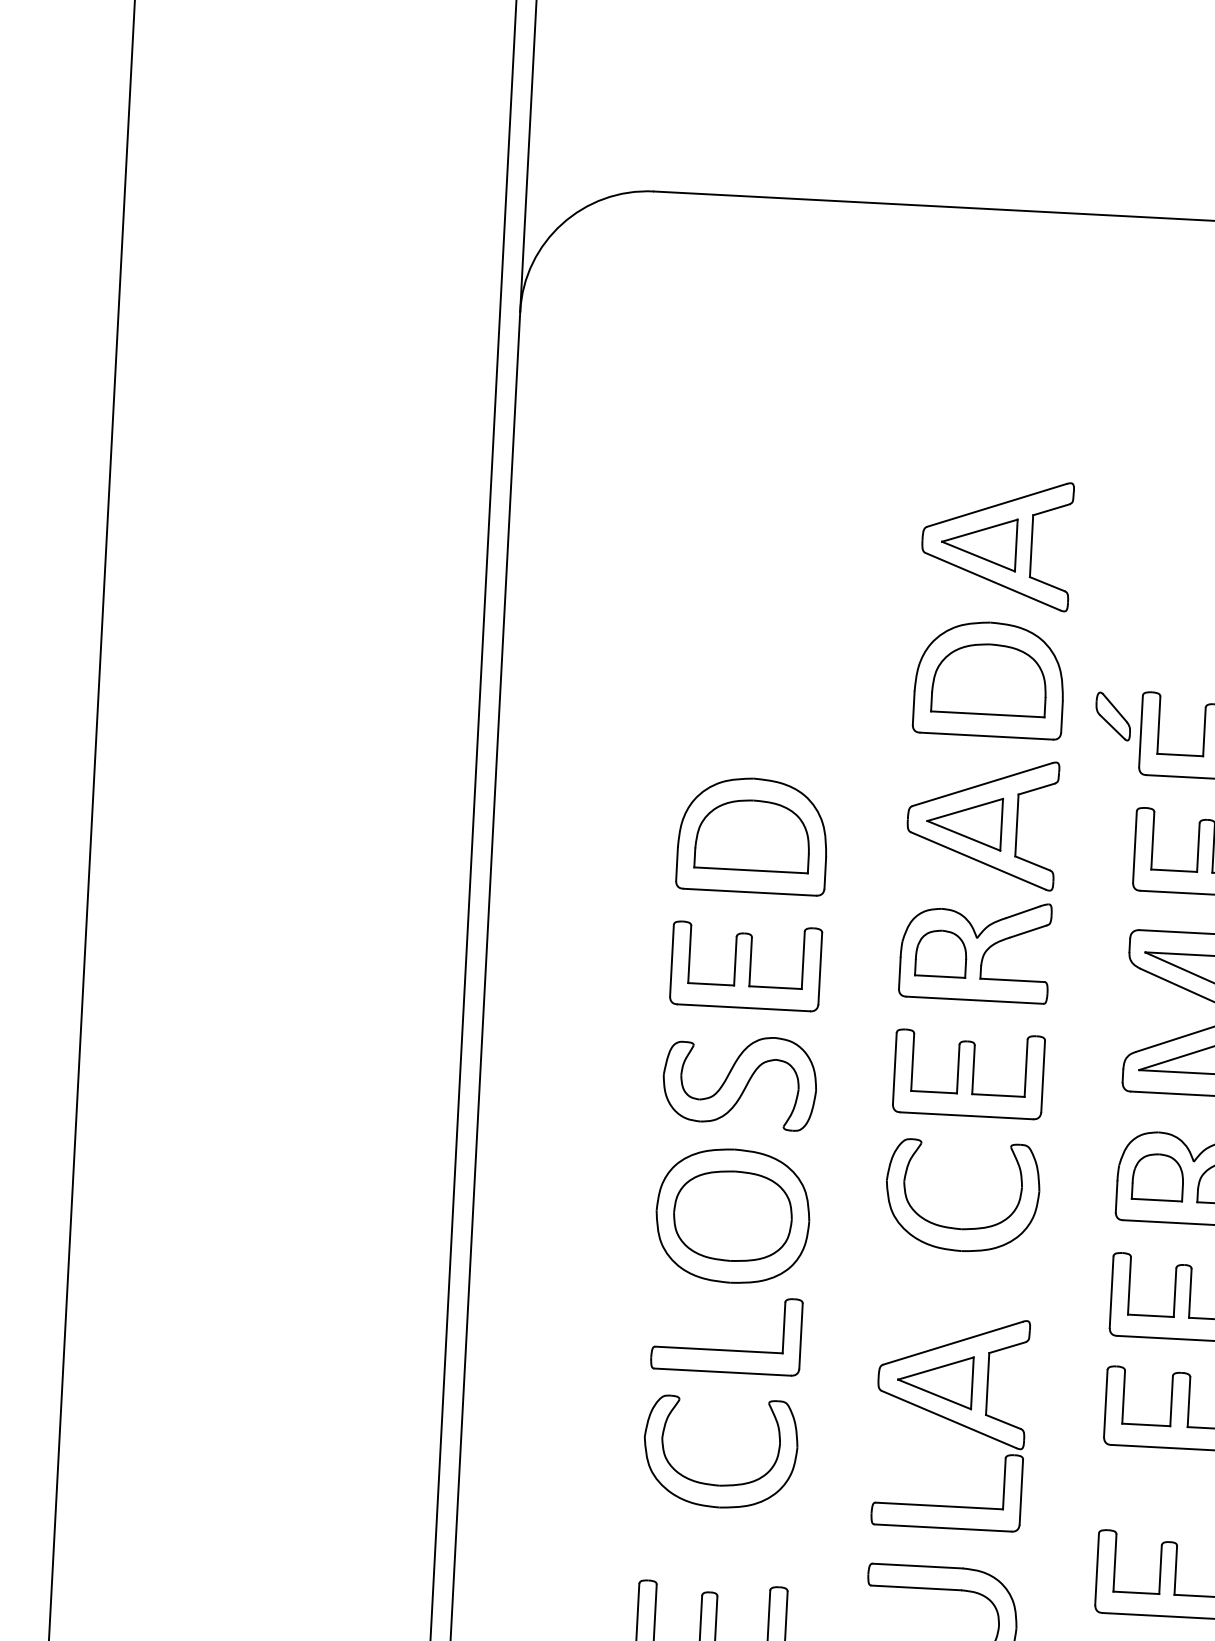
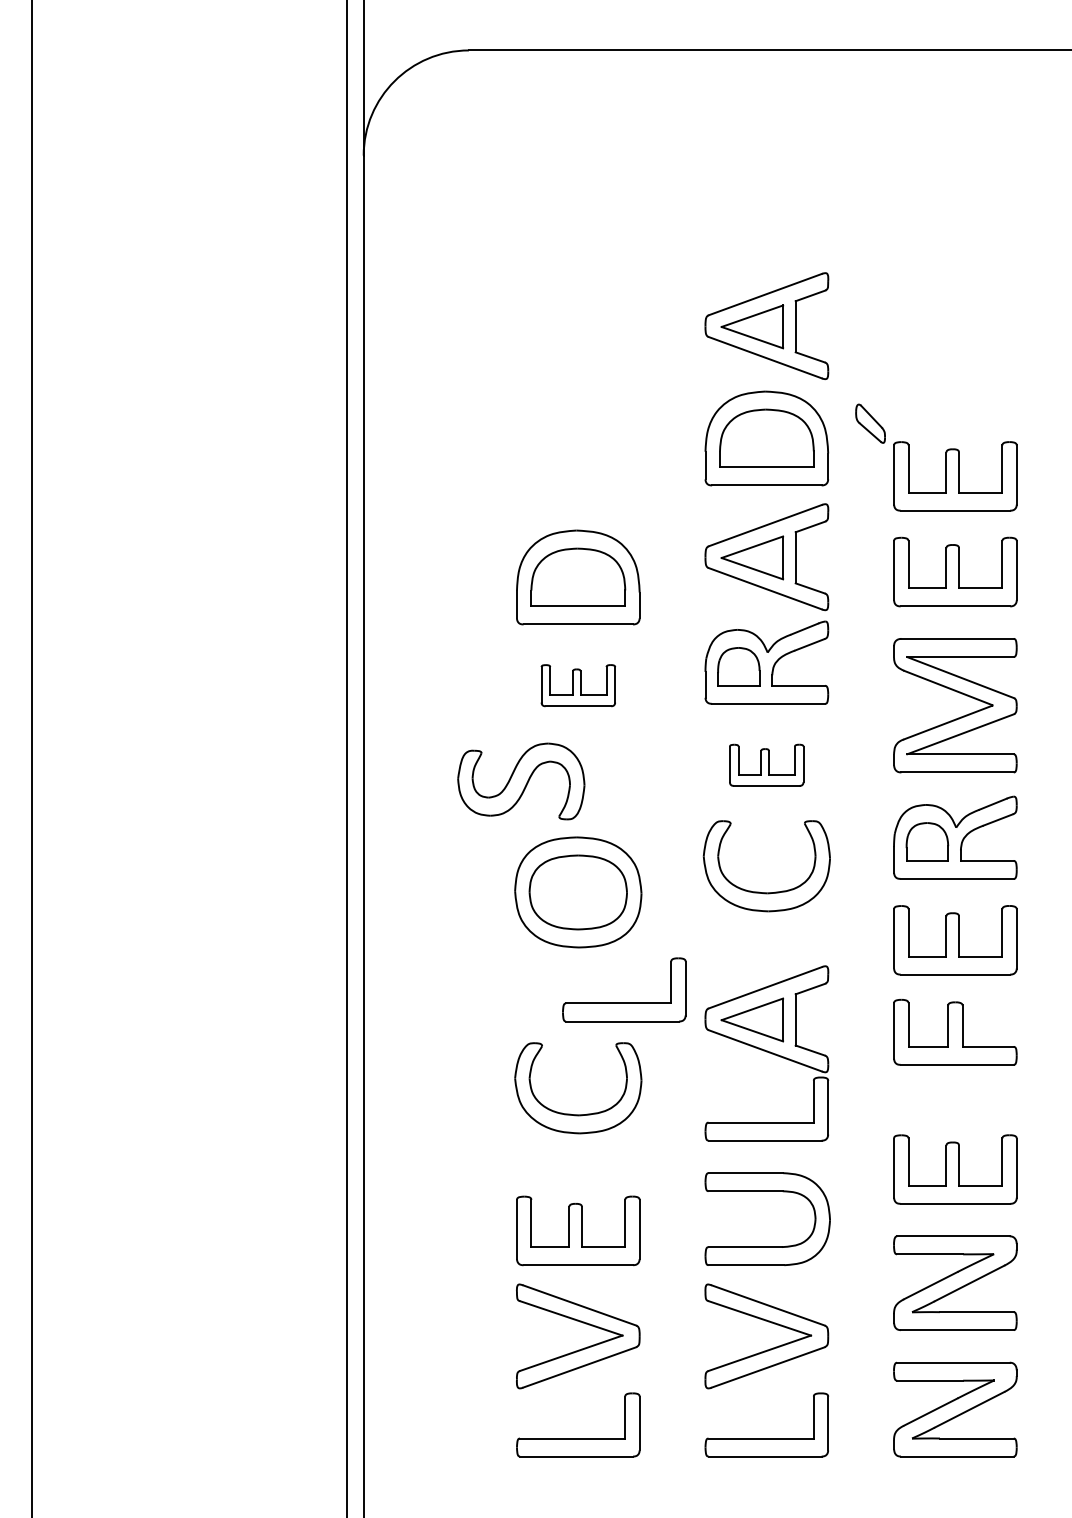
part: (1113, 716) -> (870, 423), moved
part: (746, 966) -> (578, 685), size x0.6
part: (968, 1074) -> (766, 765), size x0.6
part: (740, 1082) -> (521, 781), moved
part: (726, 1349) -> (624, 1002), moved

